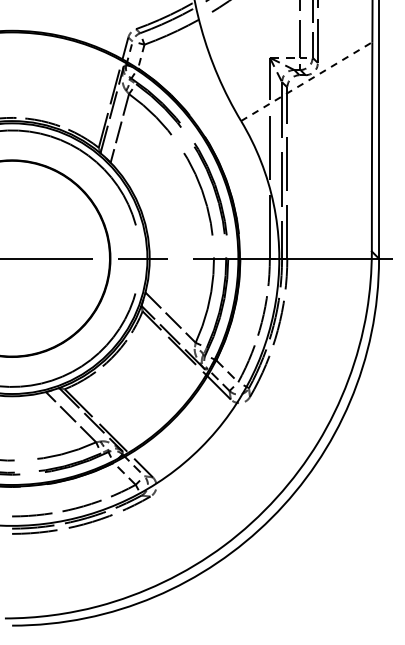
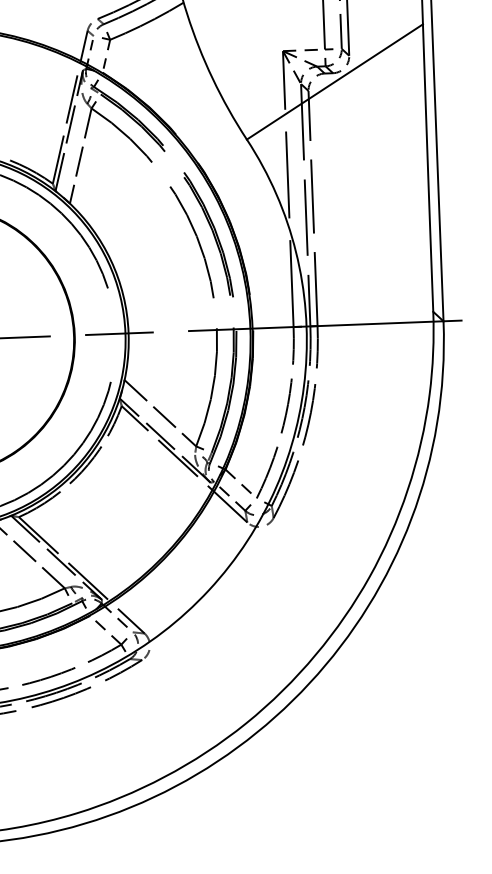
line: (306, 81) -> (334, 81), dashed -> solid

